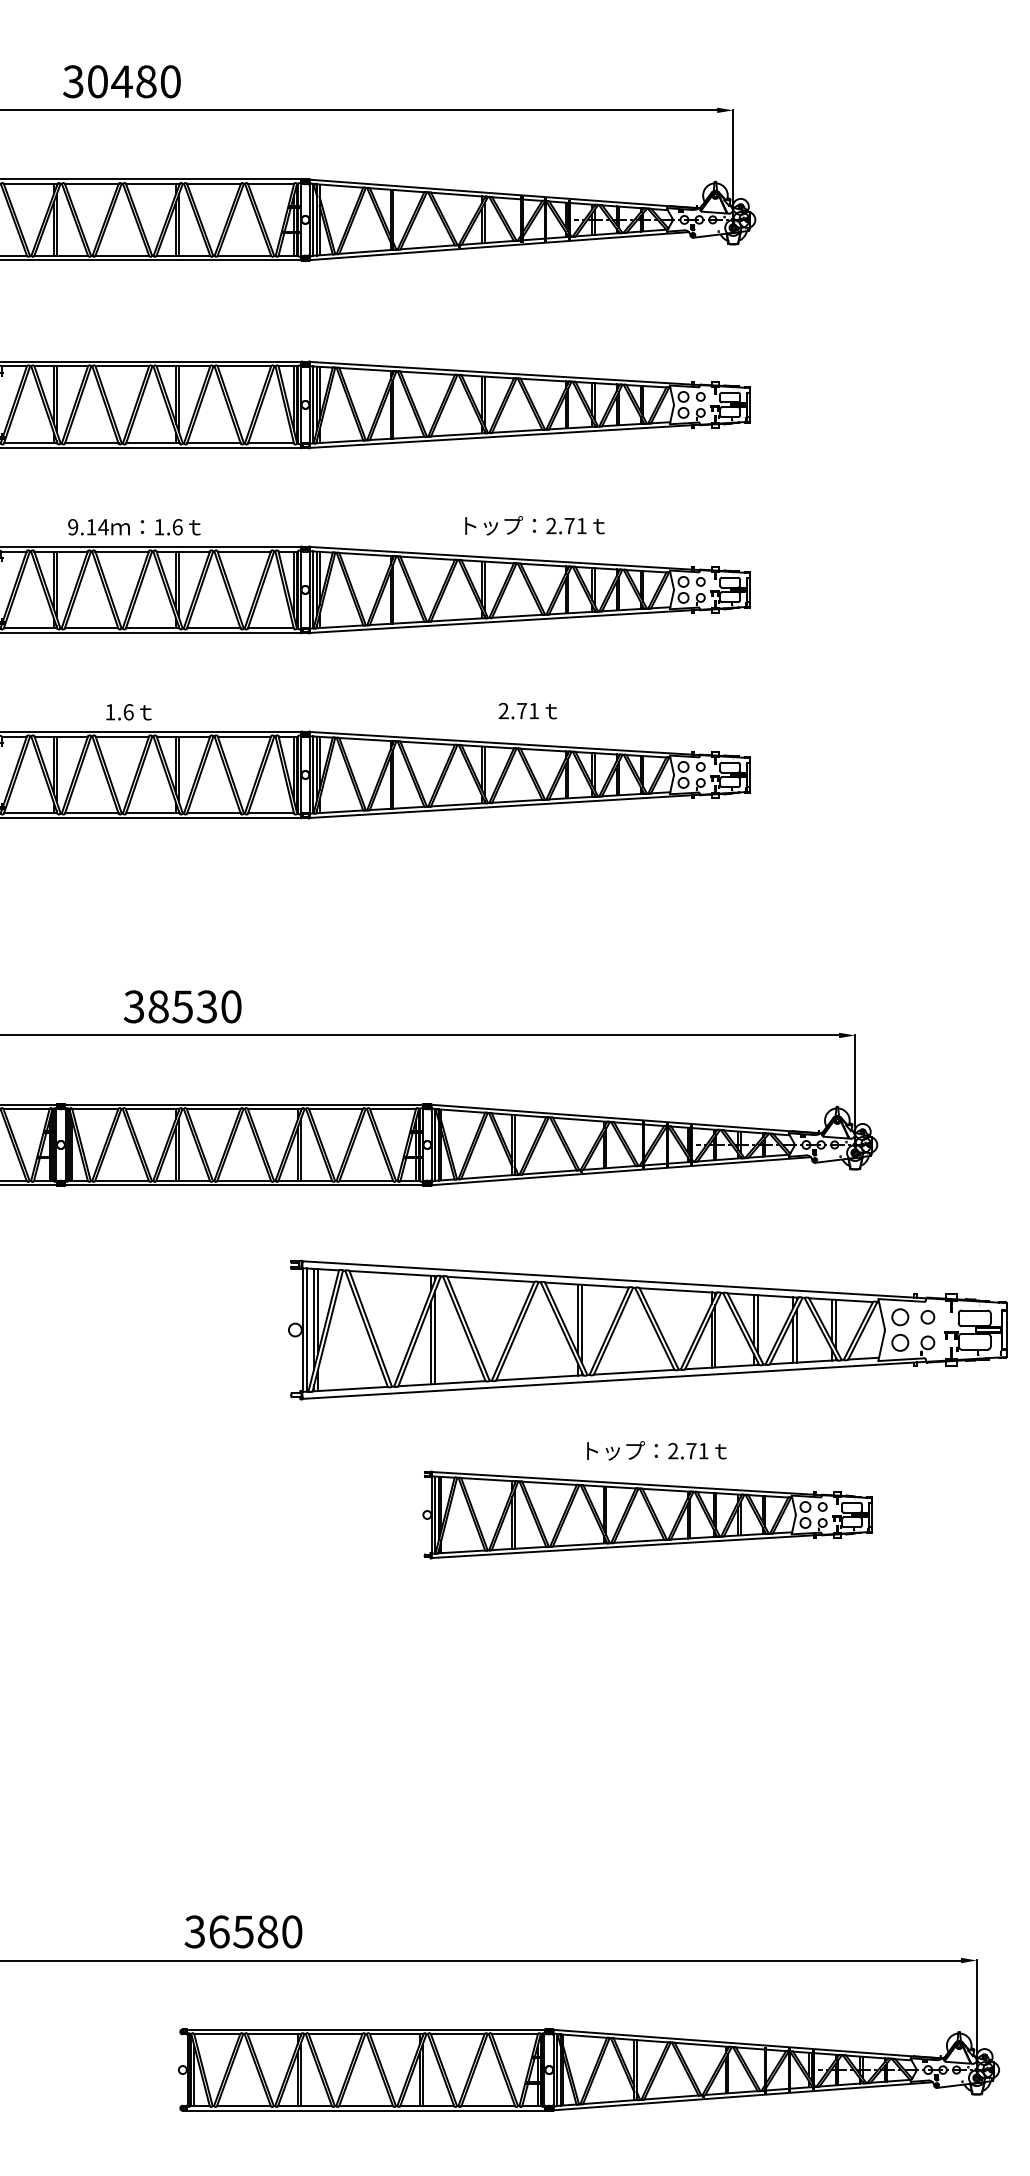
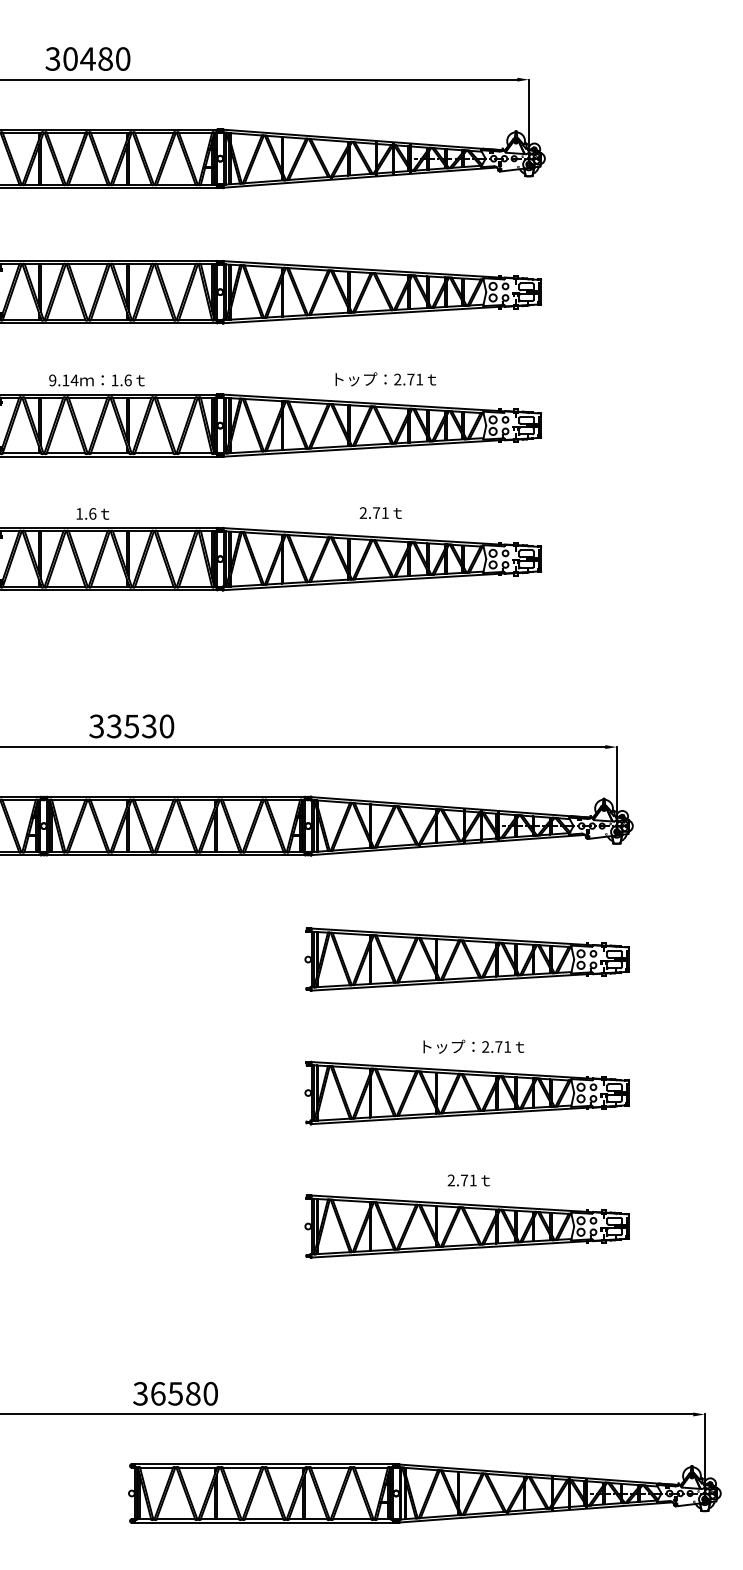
text: (157, 1006) -> (113, 726), 38530 -> 33530
part: (646, 1329) -> (466, 959), size x0.62
part: (646, 1686) -> (466, 1216), added

